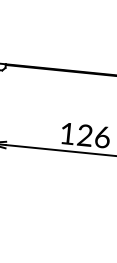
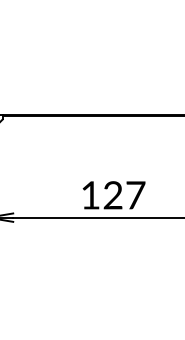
text: (102, 137) -> (135, 195), 126 -> 127

